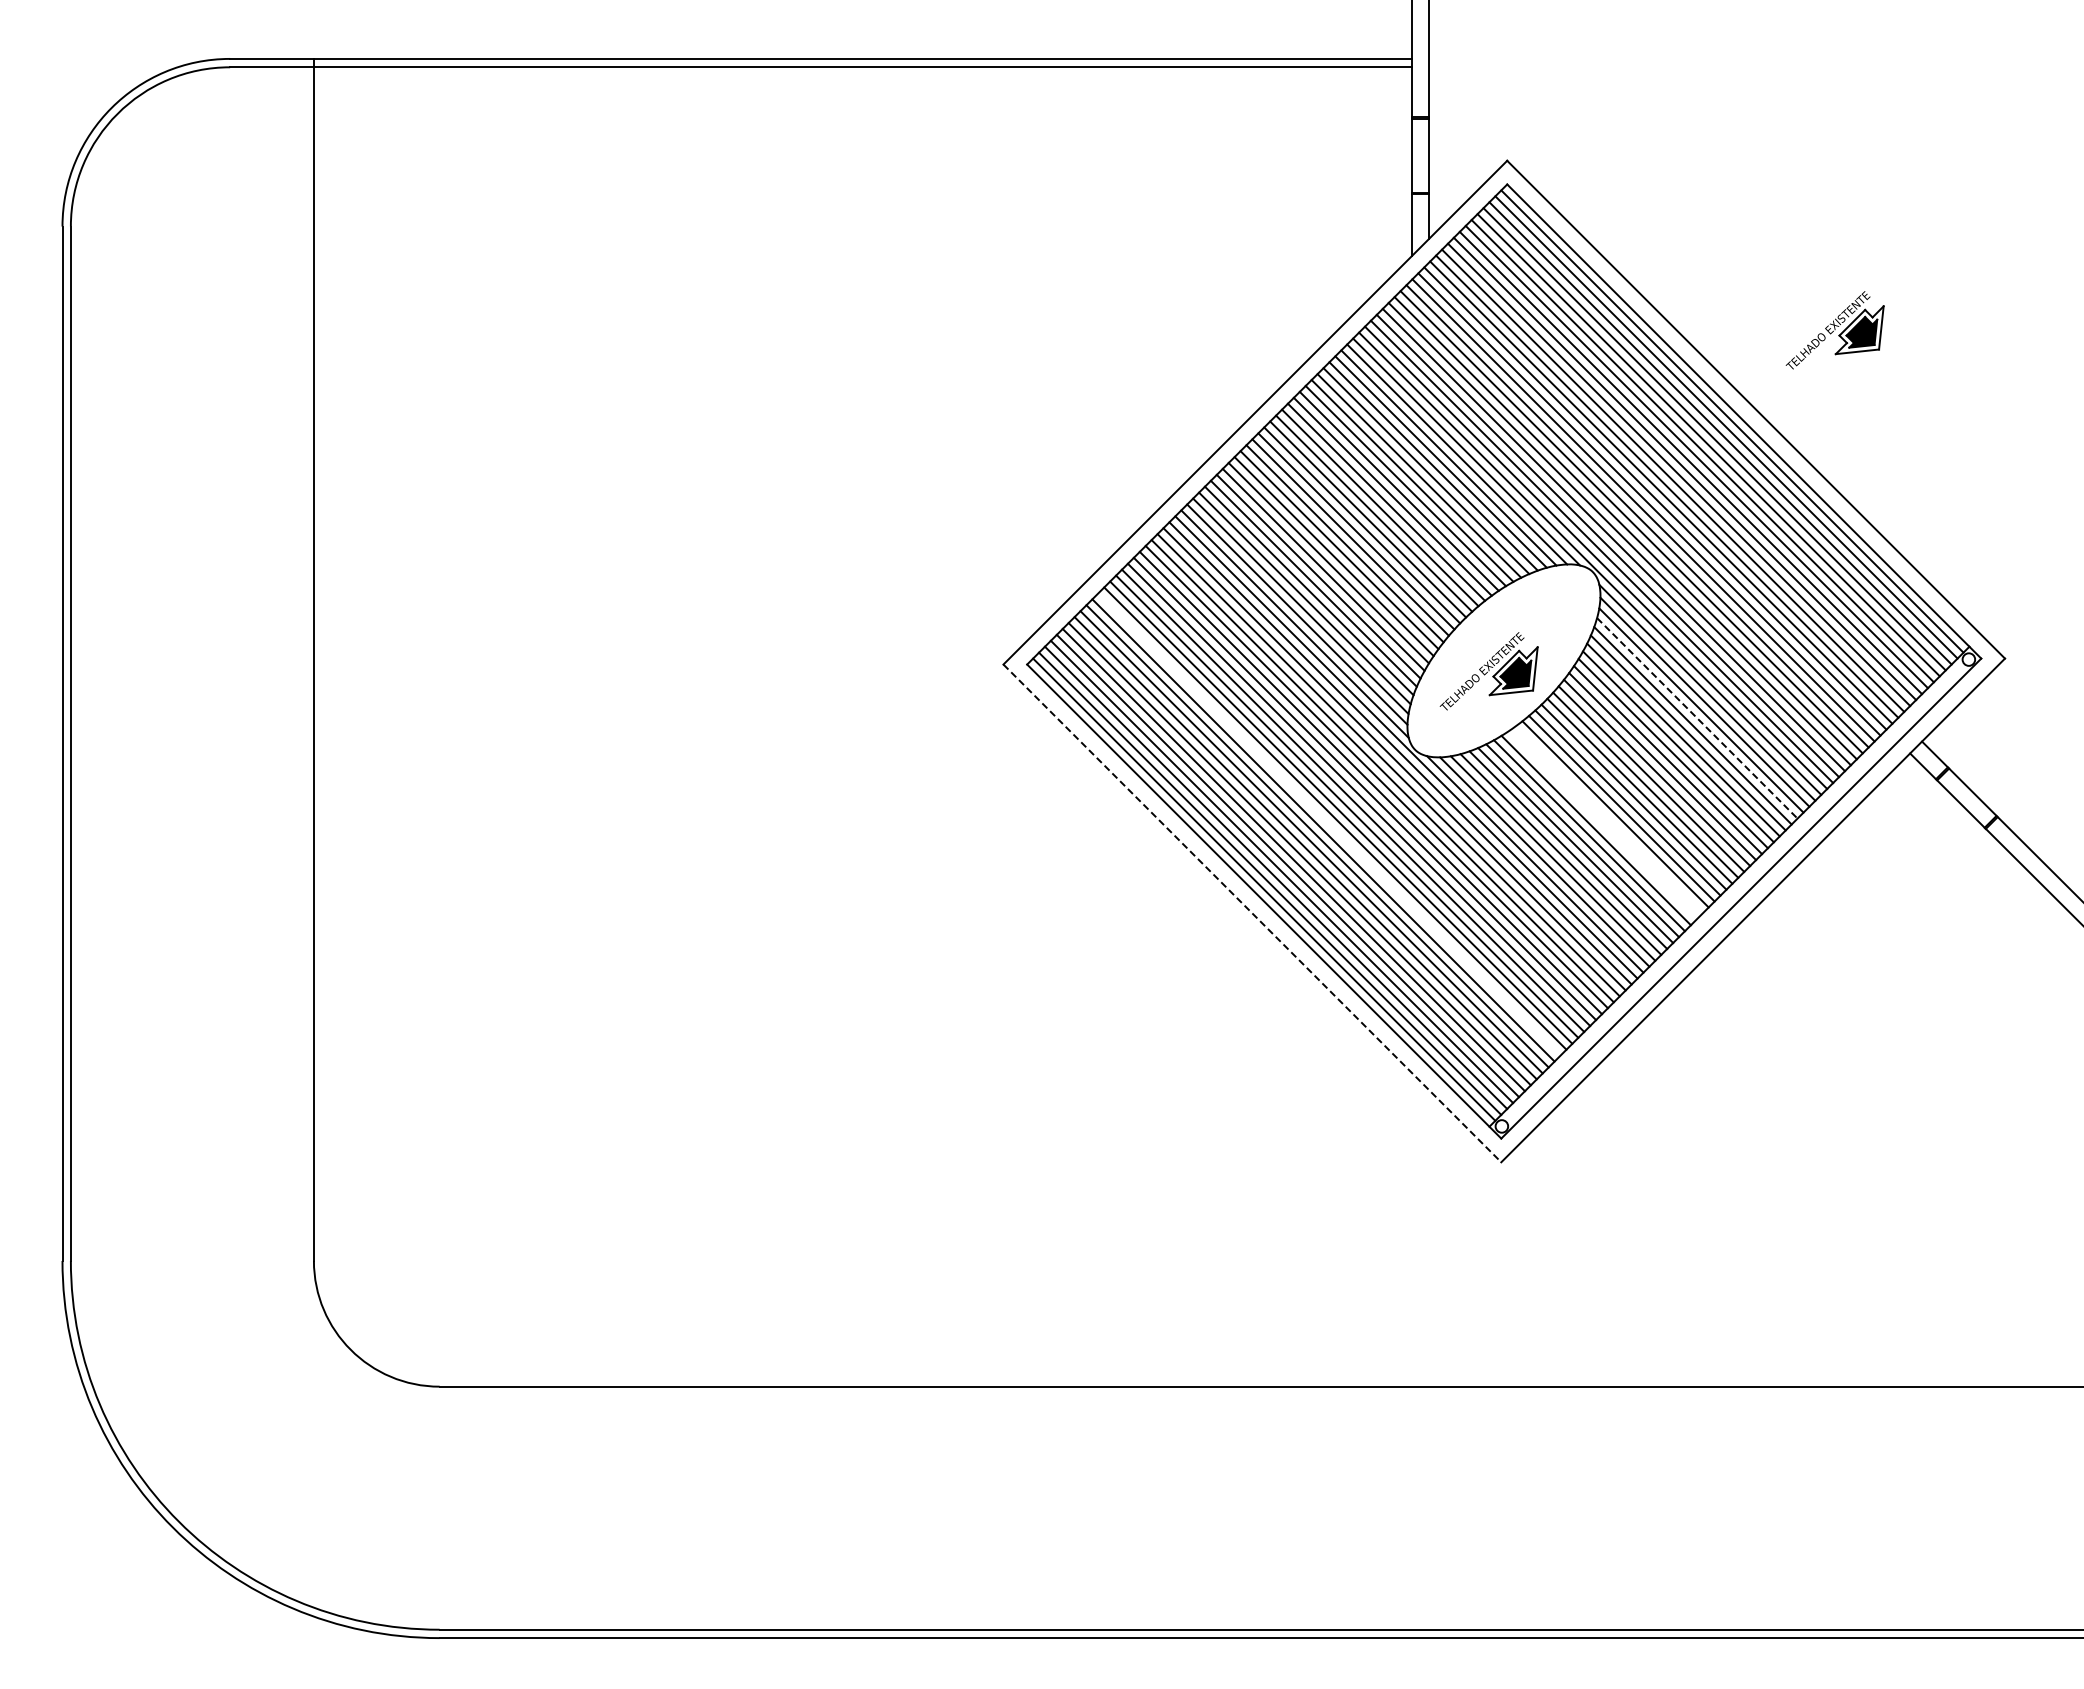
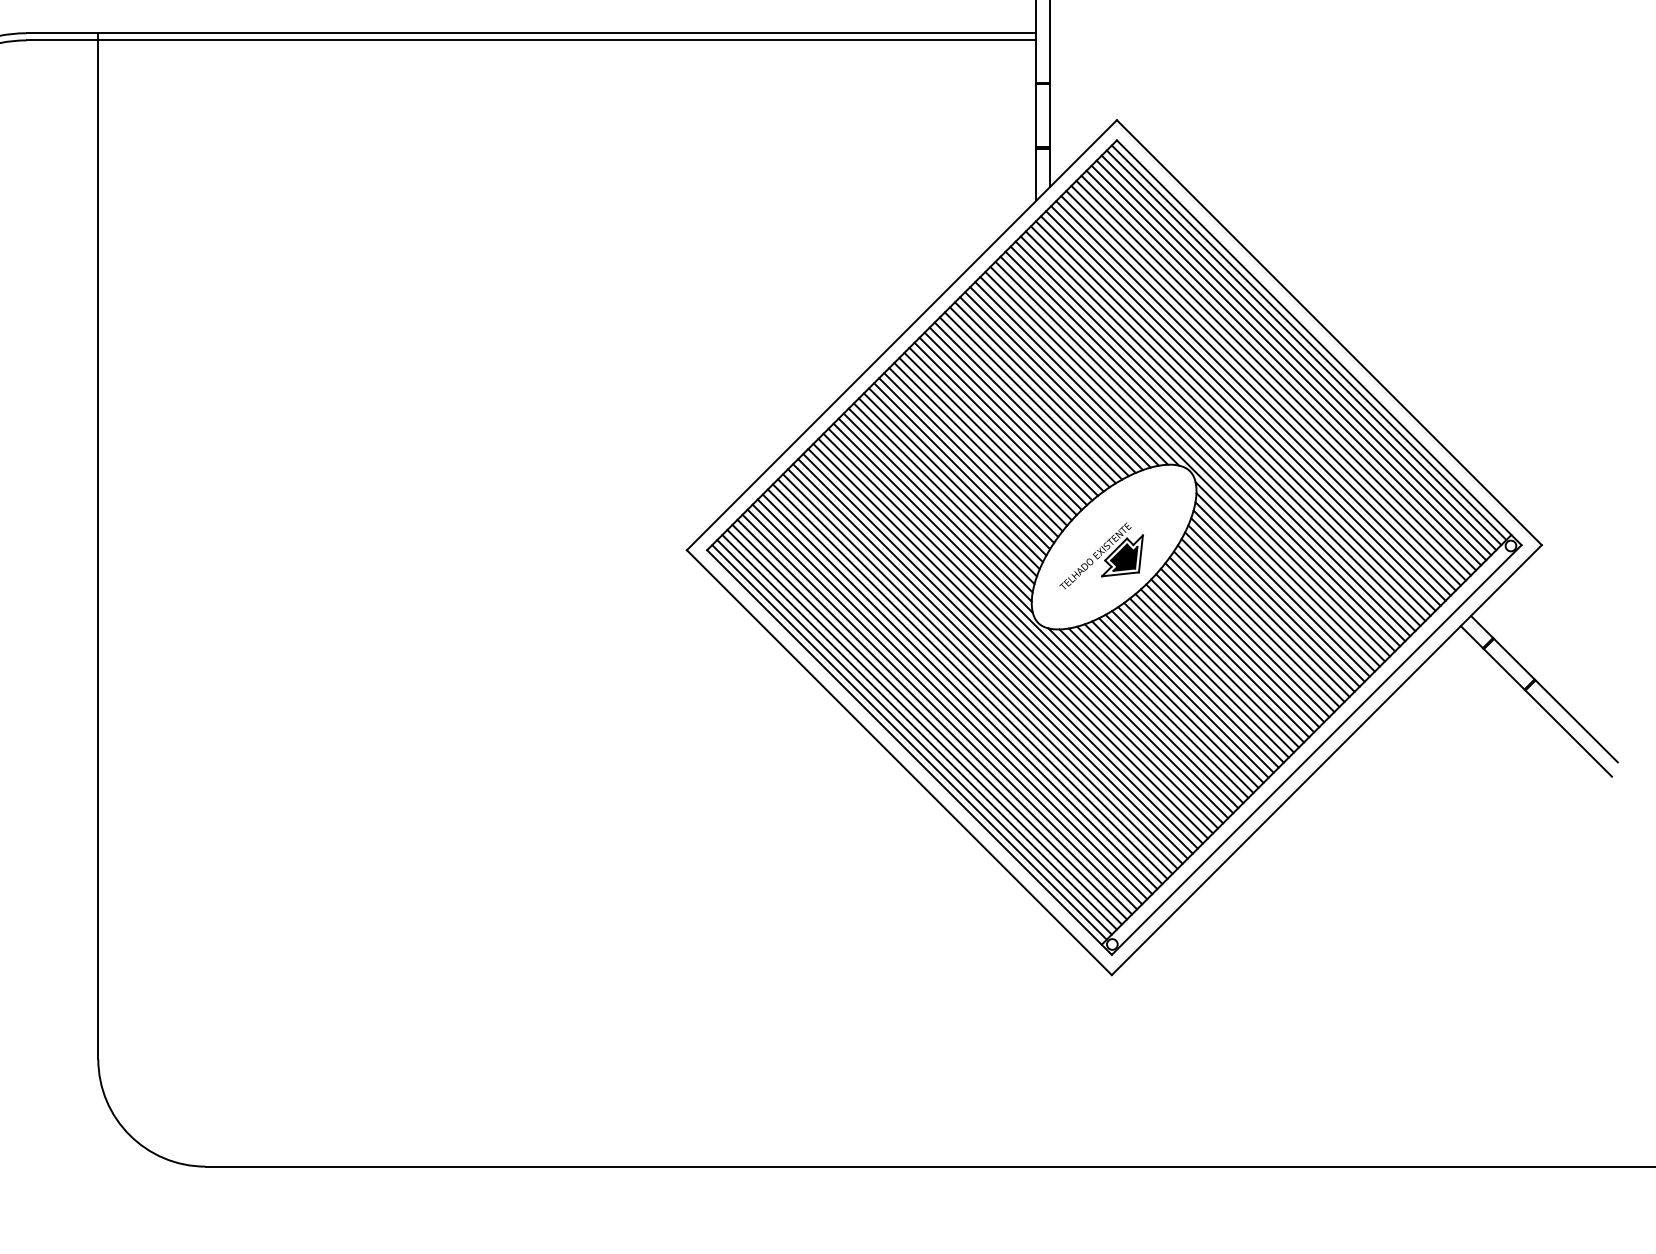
part: (1834, 330) -> (1396, 265), removed
line: (1697, 718) -> (1279, 596), dashed -> solid
line: (1608, 819) -> (1203, 682), added
line: (1329, 824) -> (965, 686), added
line: (1602, 825) -> (1198, 687), added
line: (1252, 913) -> (899, 762), dashed -> solid

